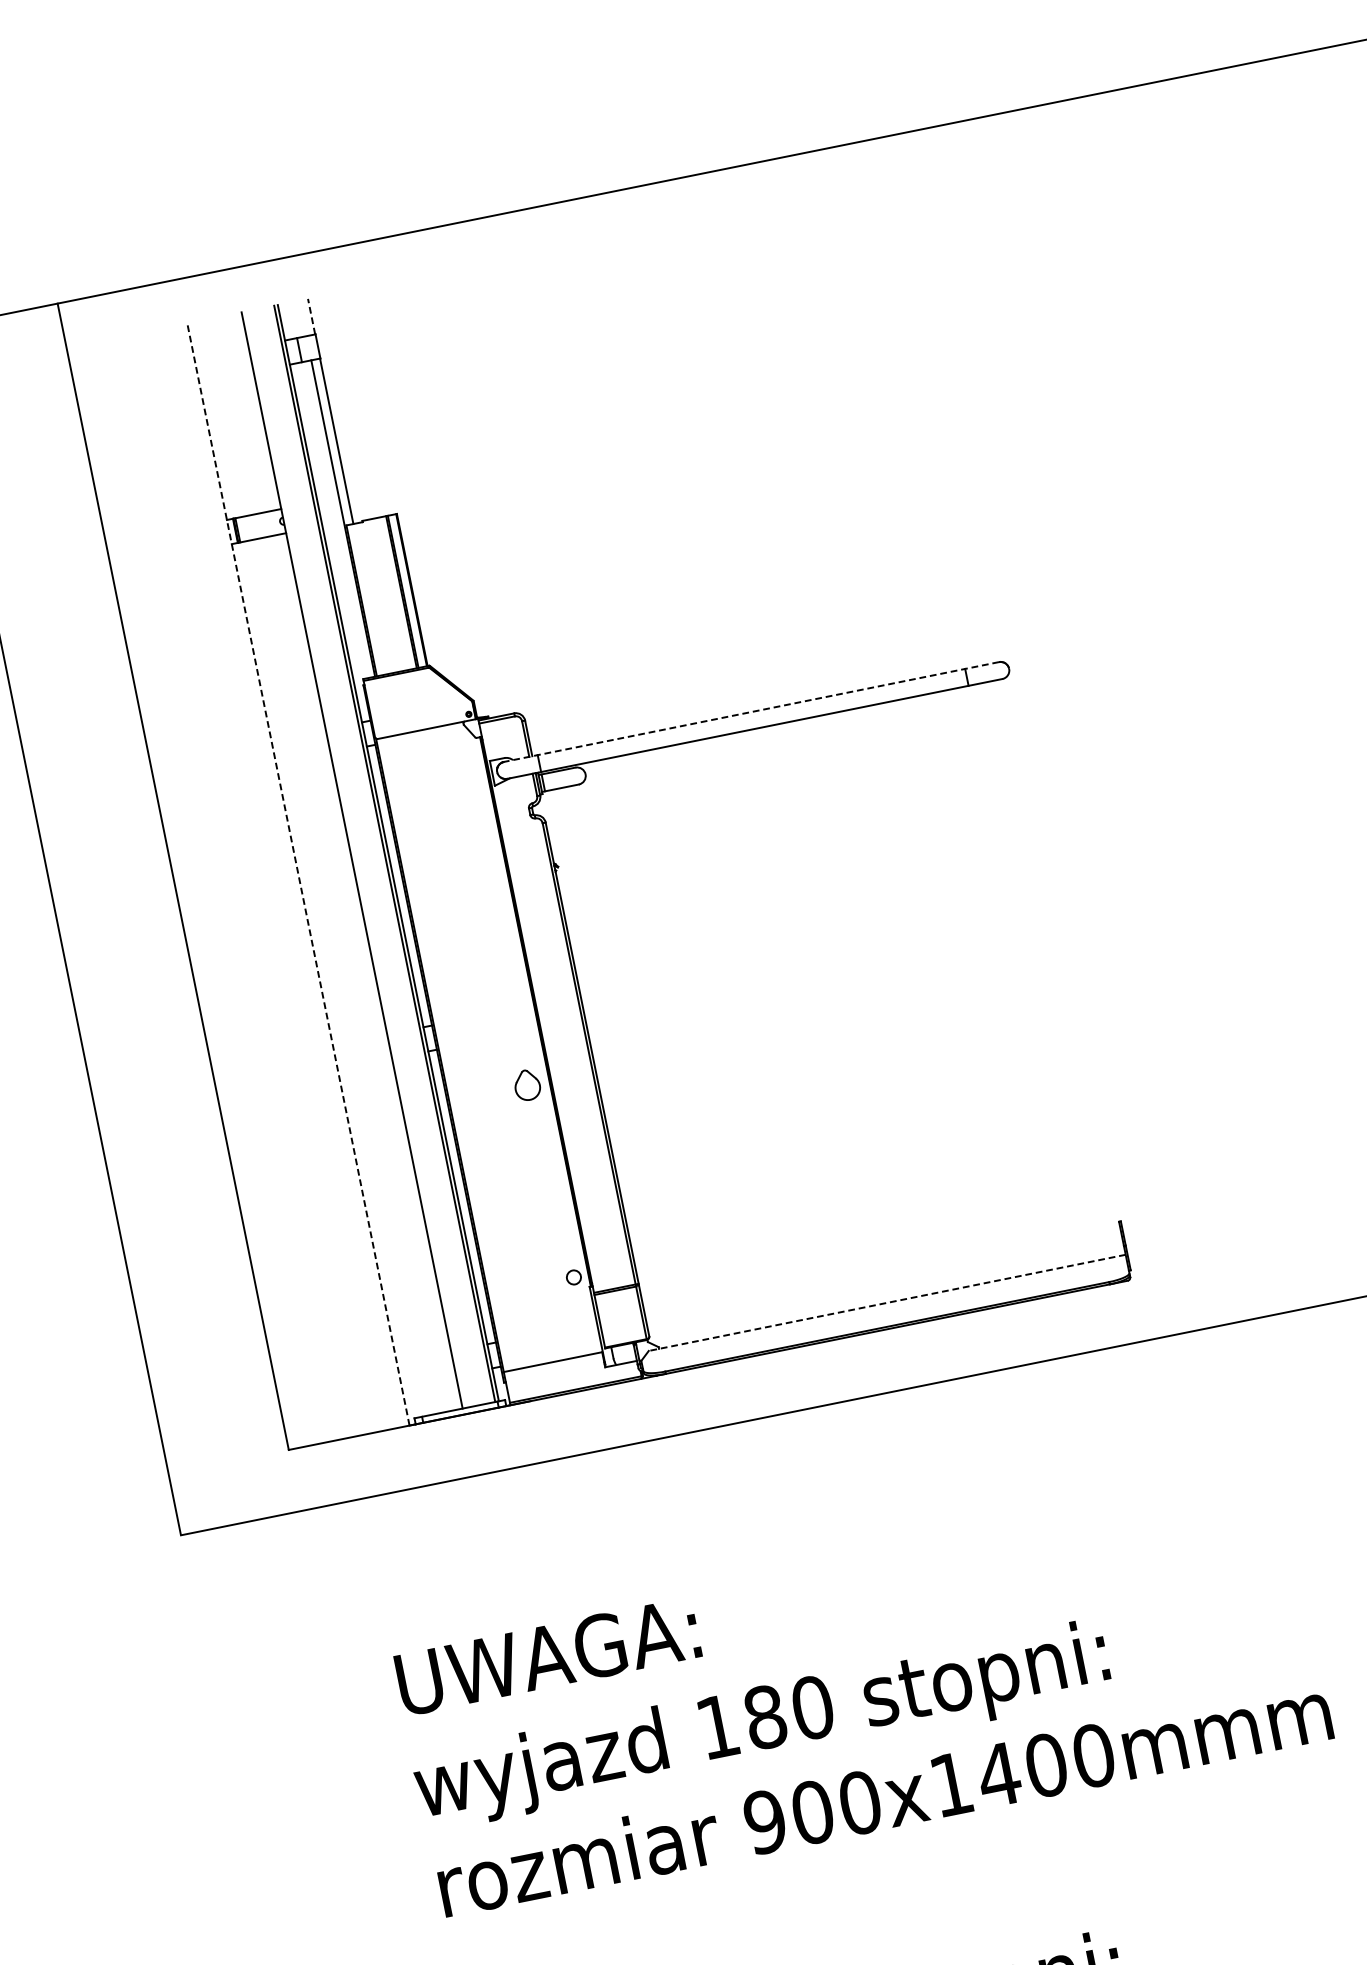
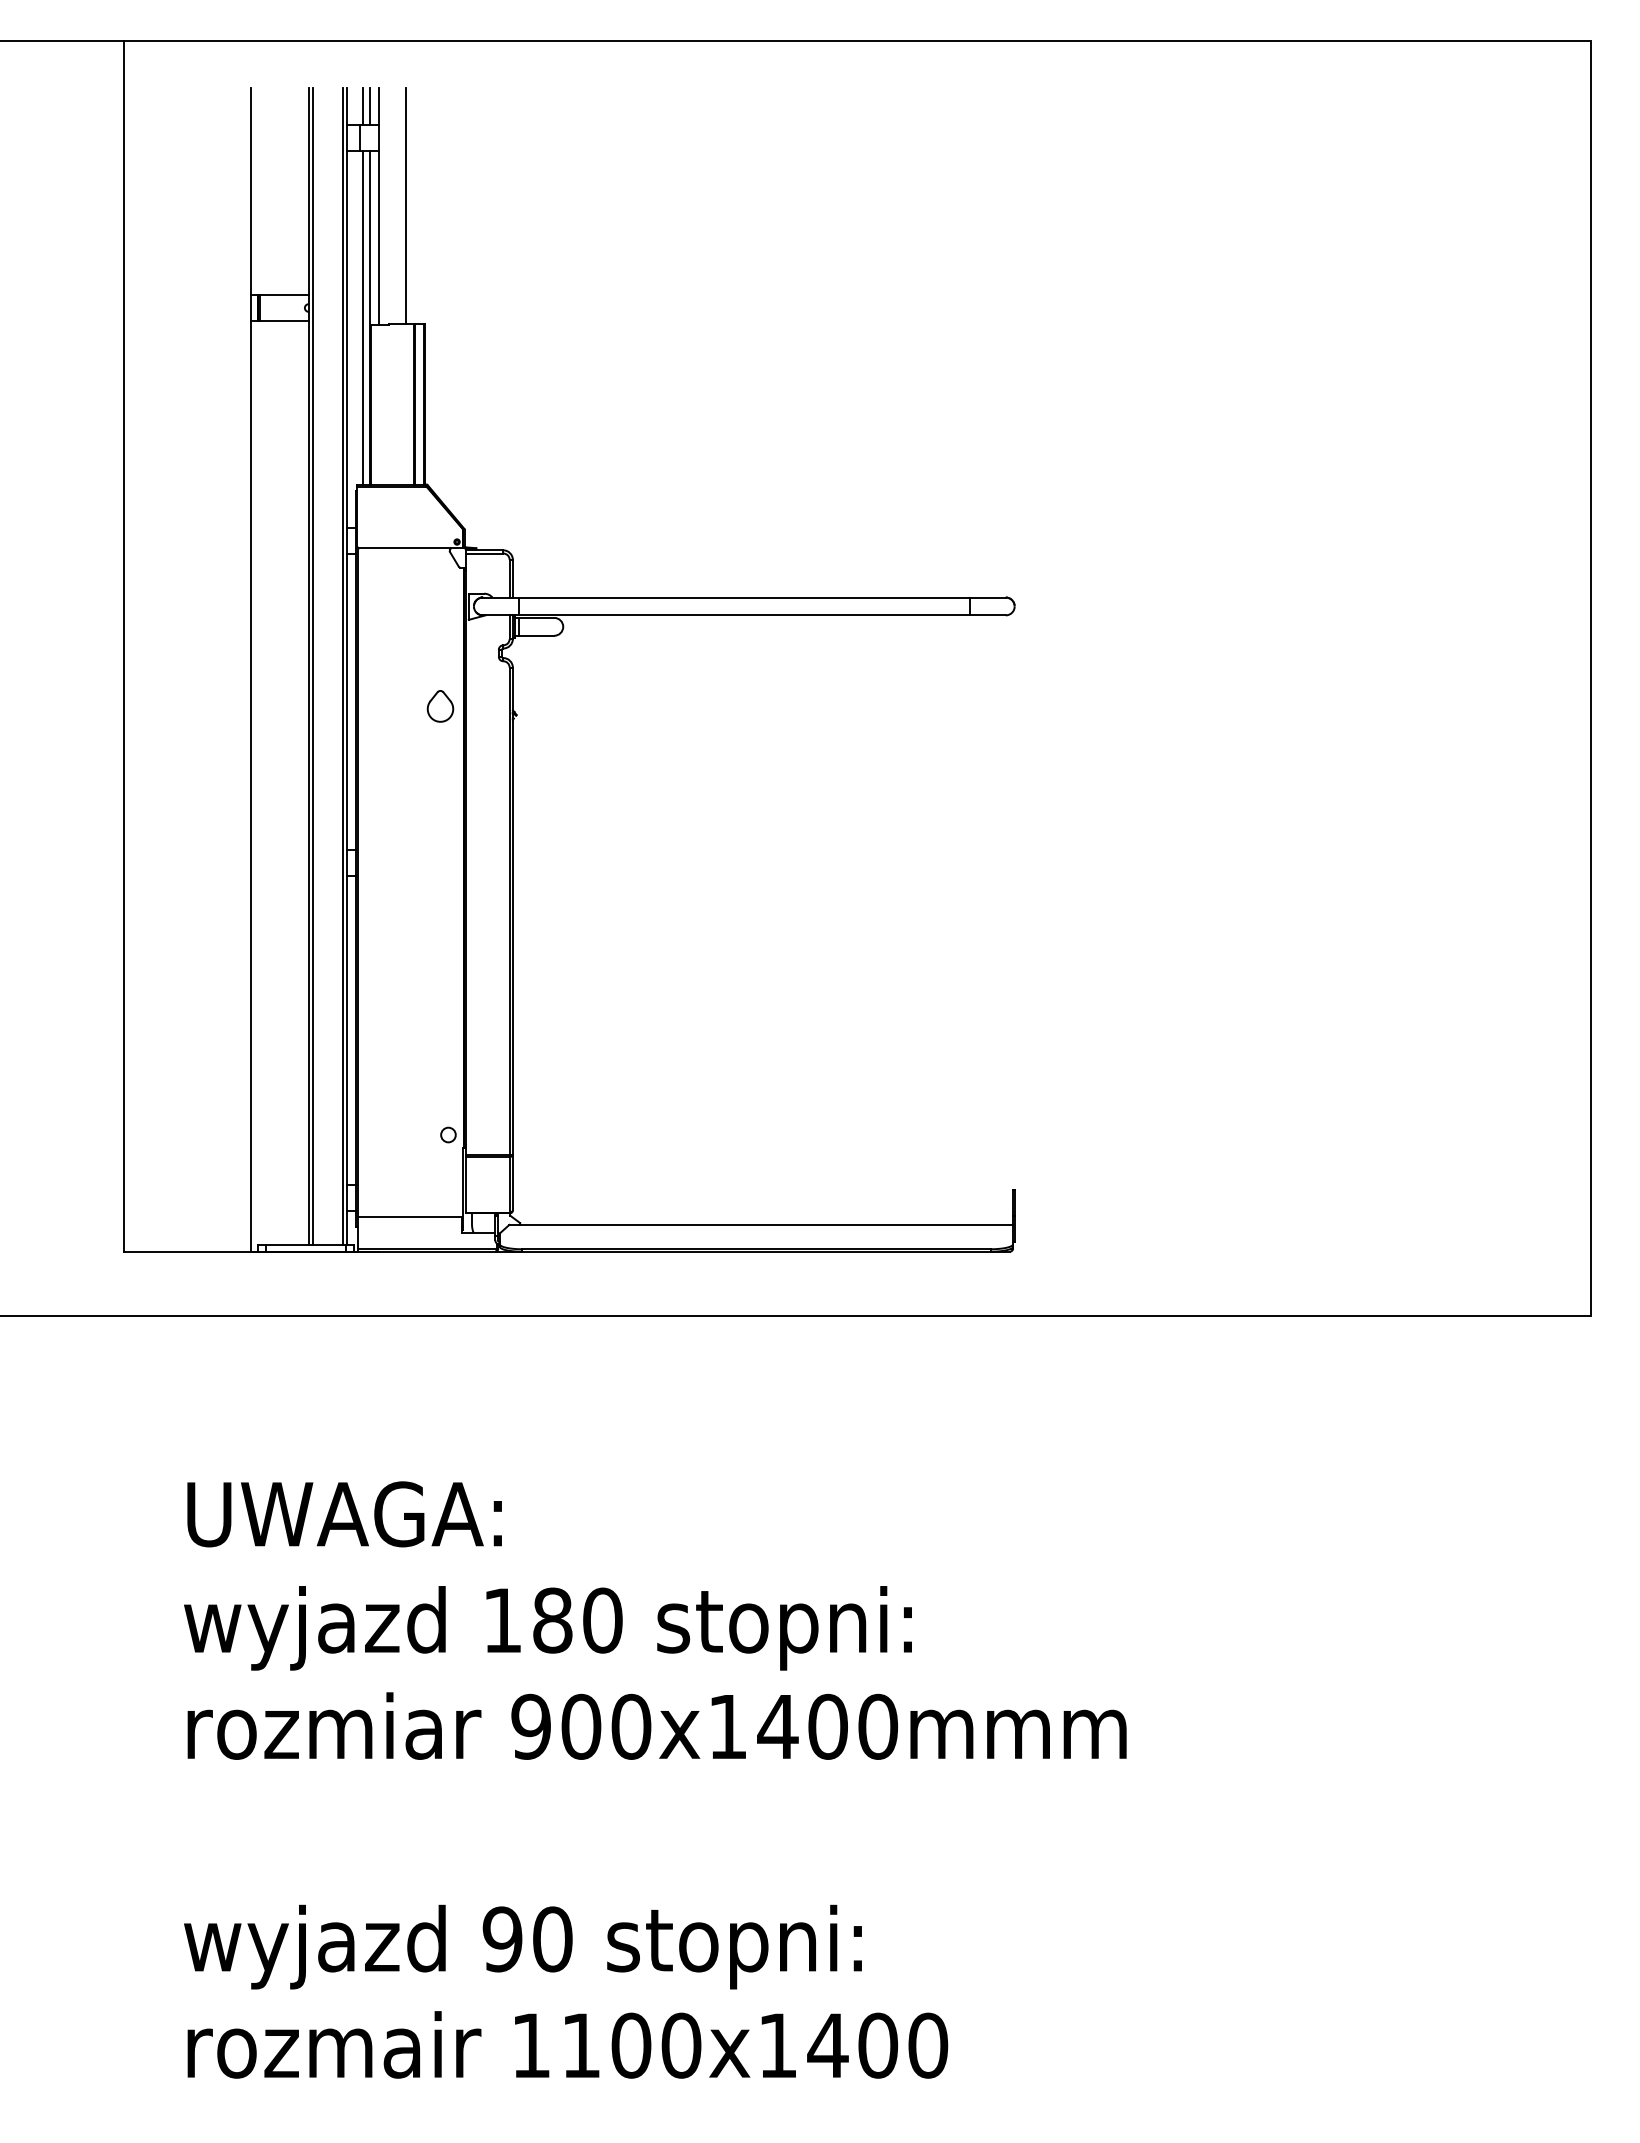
line: (311, 316) -> (378, 106), dashed -> solid
line: (302, 318) -> (369, 106), added
line: (297, 319) -> (363, 106), added
line: (355, 405) -> (405, 205), added
line: (337, 519) -> (363, 317), added
line: (750, 712) -> (743, 597), dashed -> solid
line: (355, 859) -> (312, 666), added
line: (298, 874) -> (251, 669), dashed -> solid
part: (527, 1085) -> (440, 706), moved
line: (887, 1302) -> (761, 1224), dashed -> solid

